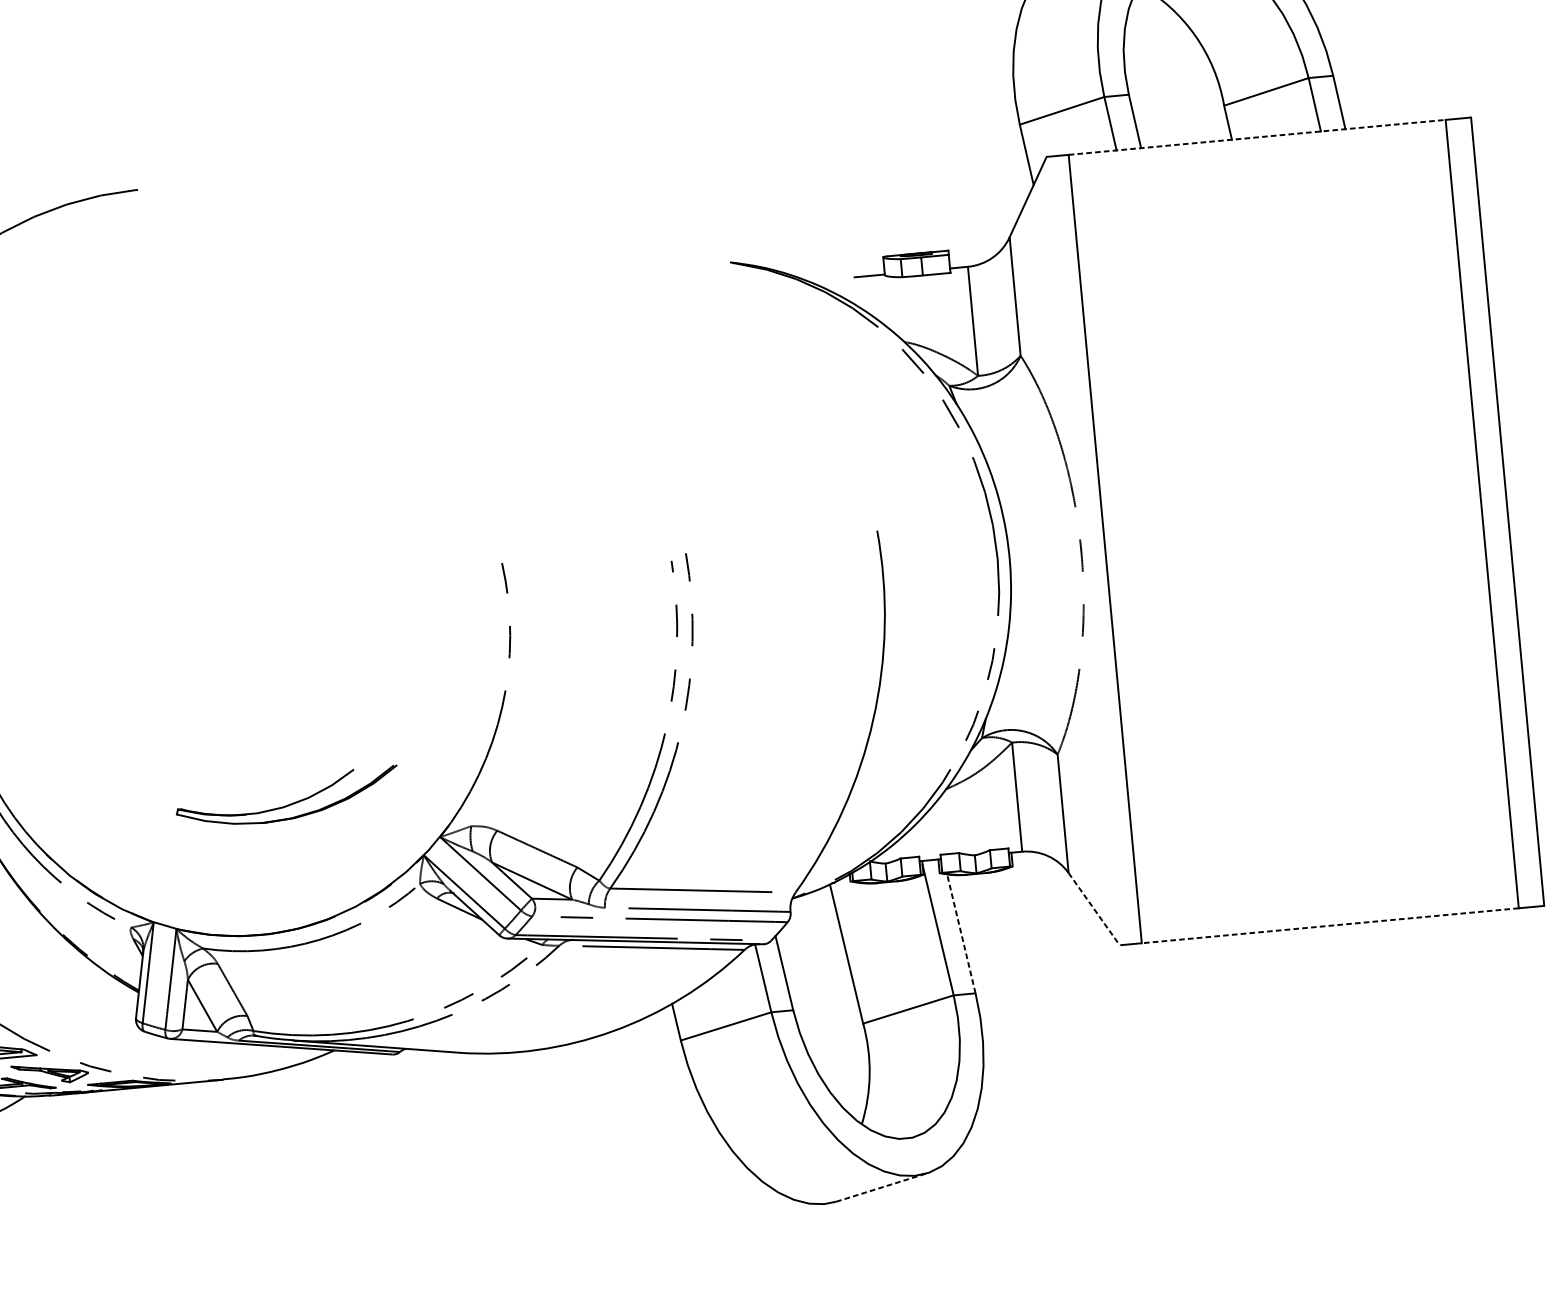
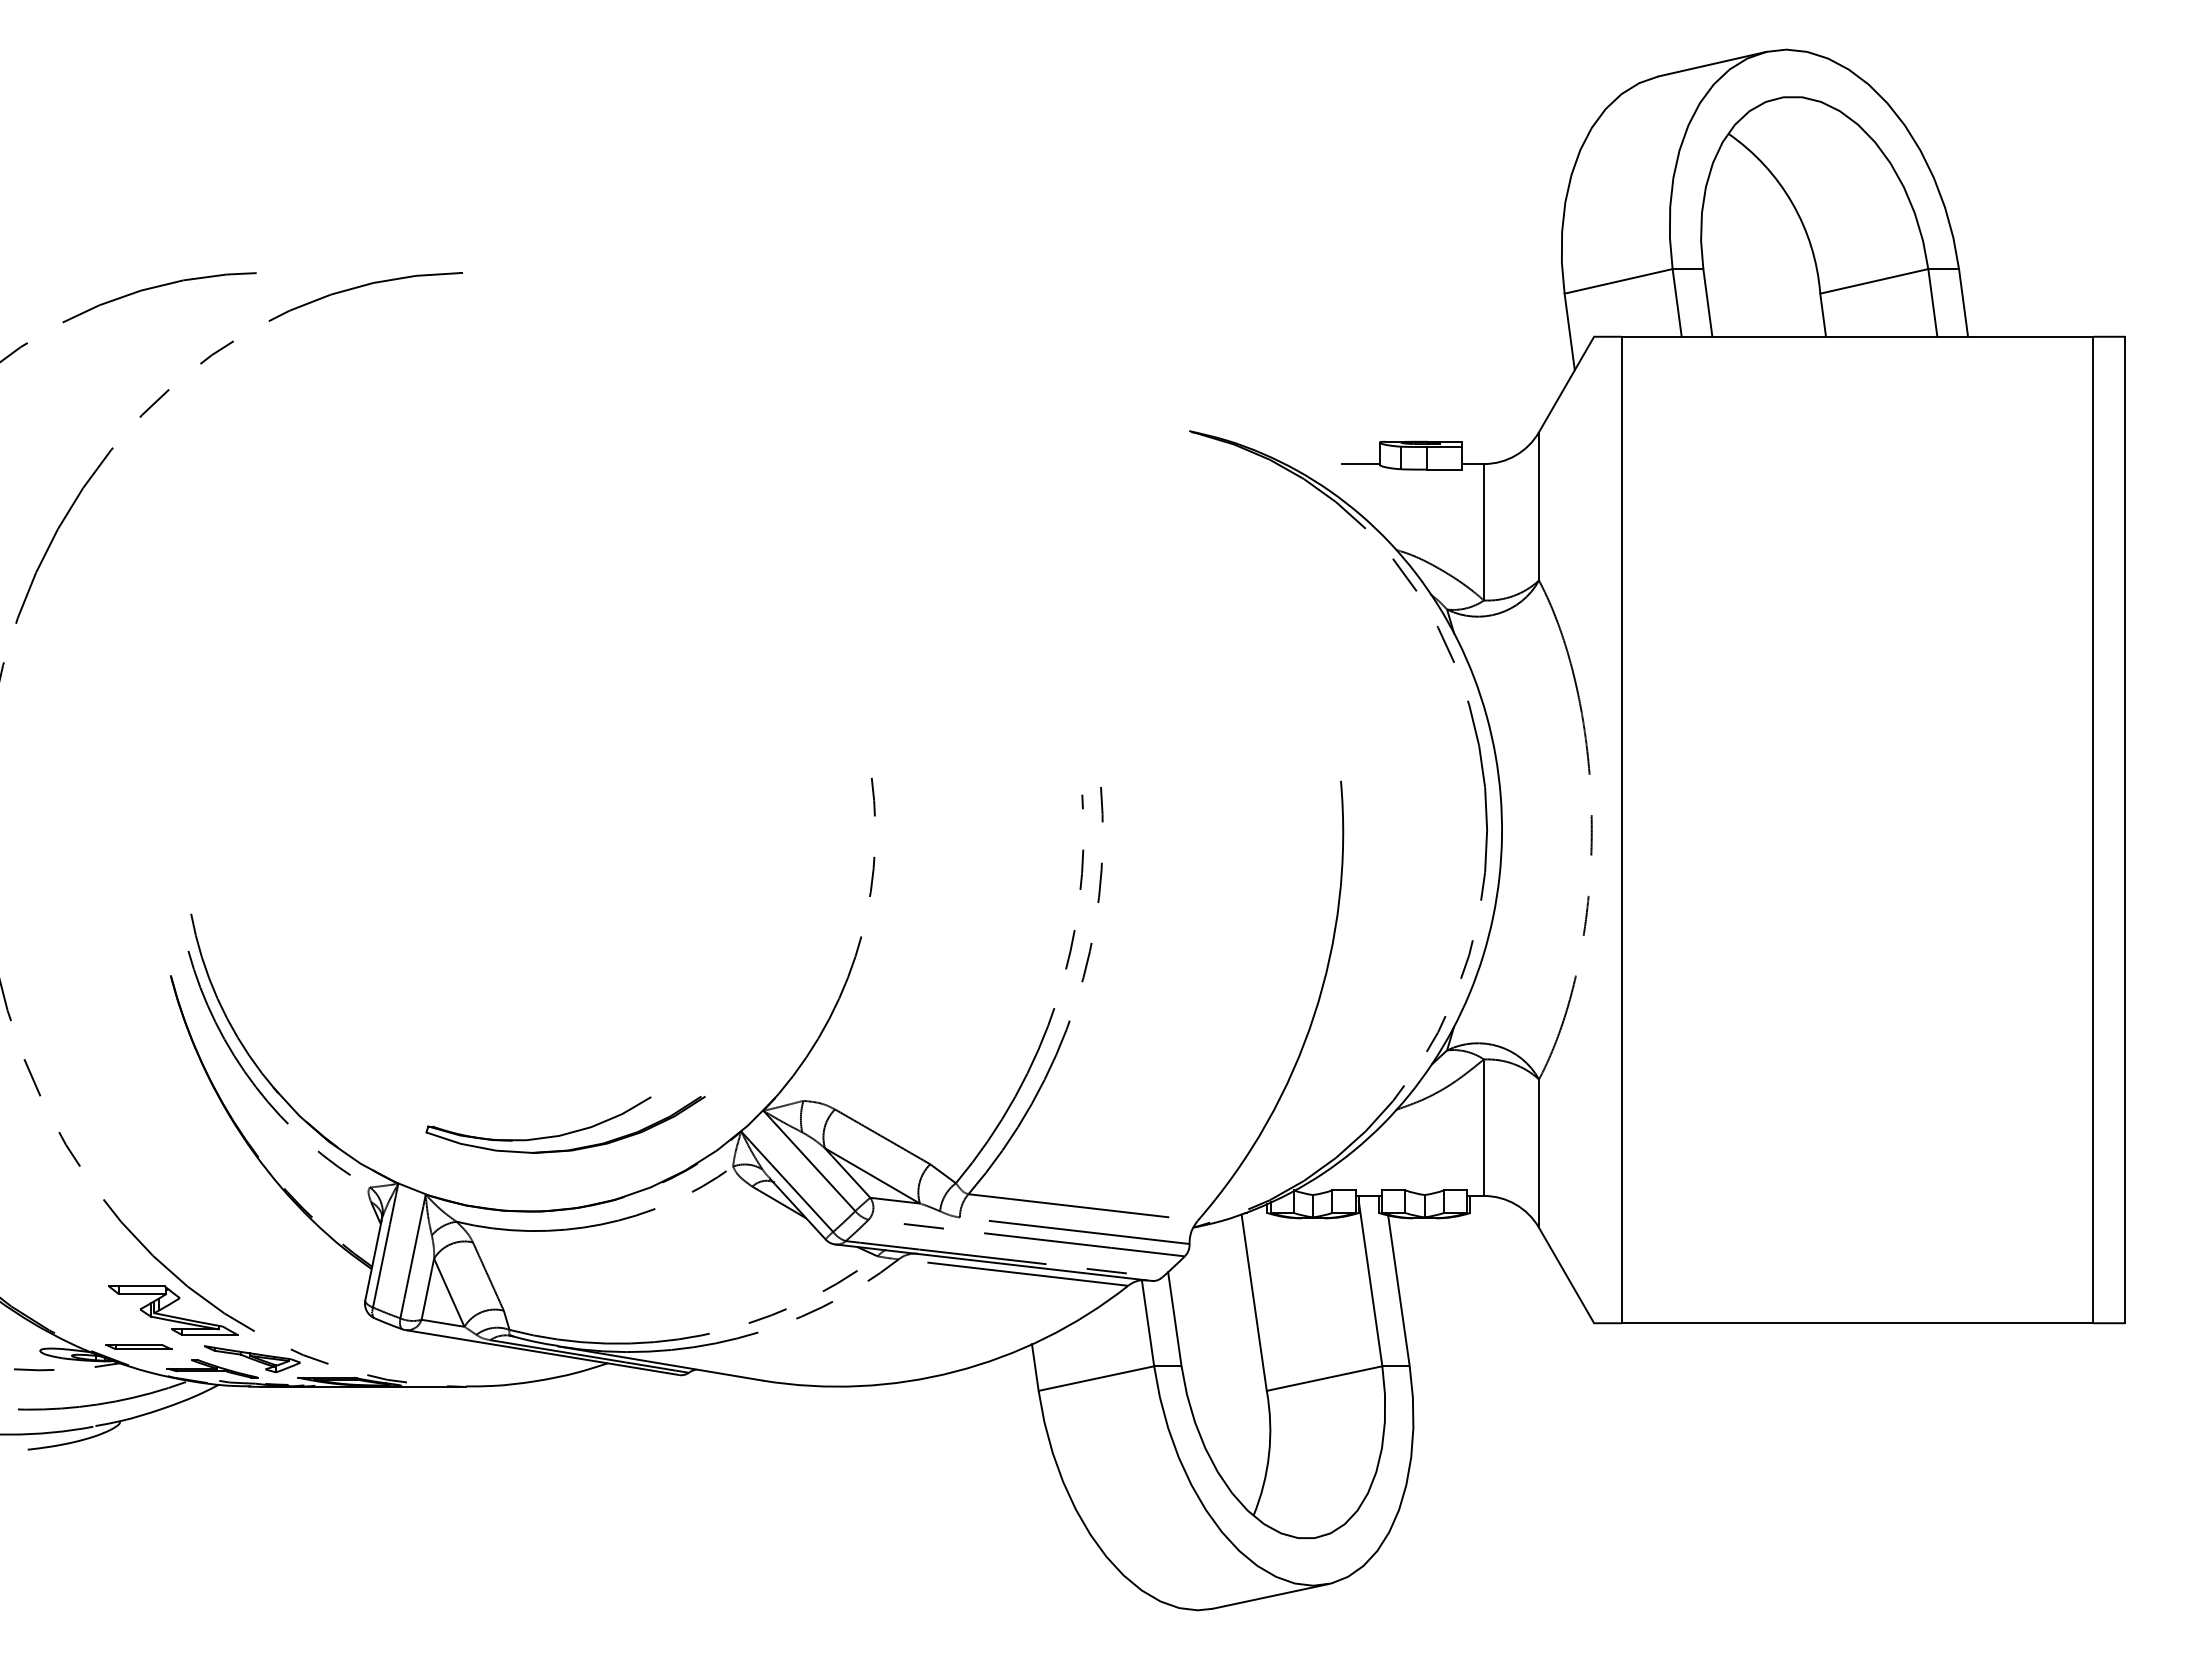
line: (1257, 137) -> (1857, 336), dashed -> solid
part: (289, 804) -> (567, 1132), moved
line: (1094, 909) -> (1566, 1275), dashed -> solid
line: (1330, 925) -> (1857, 1323), dashed -> solid
line: (960, 933) -> (1398, 1290), dashed -> solid
line: (882, 1187) -> (1271, 1596), dashed -> solid

